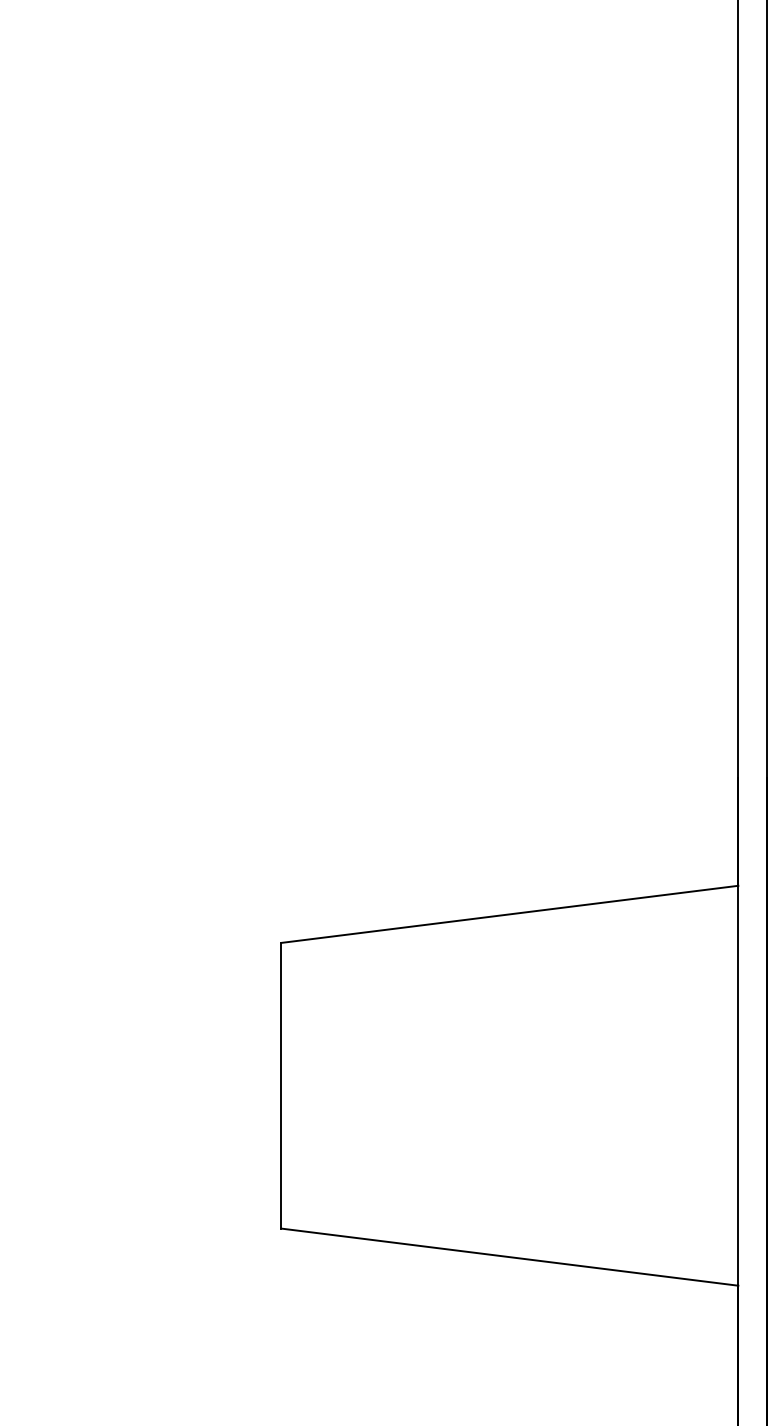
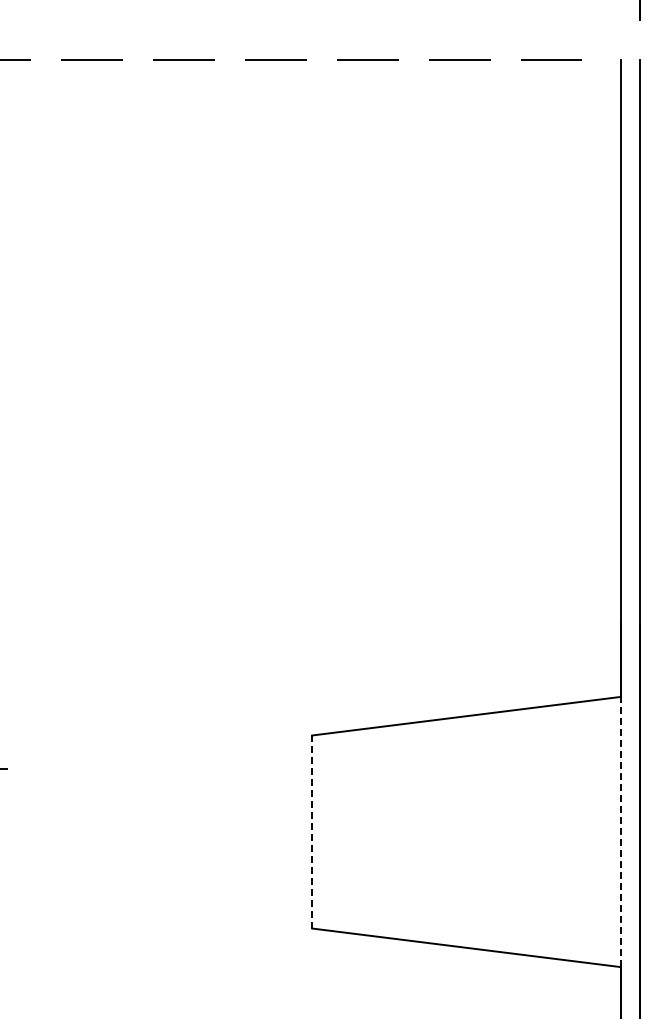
line: (738, 1084) -> (621, 831), solid -> dashed
line: (281, 1086) -> (312, 832), solid -> dashed

